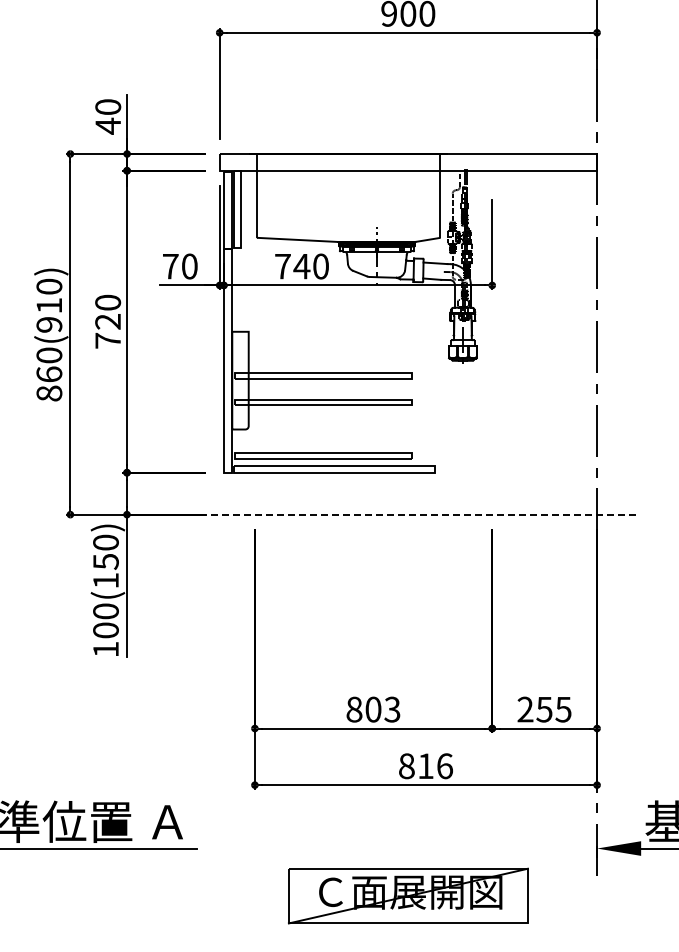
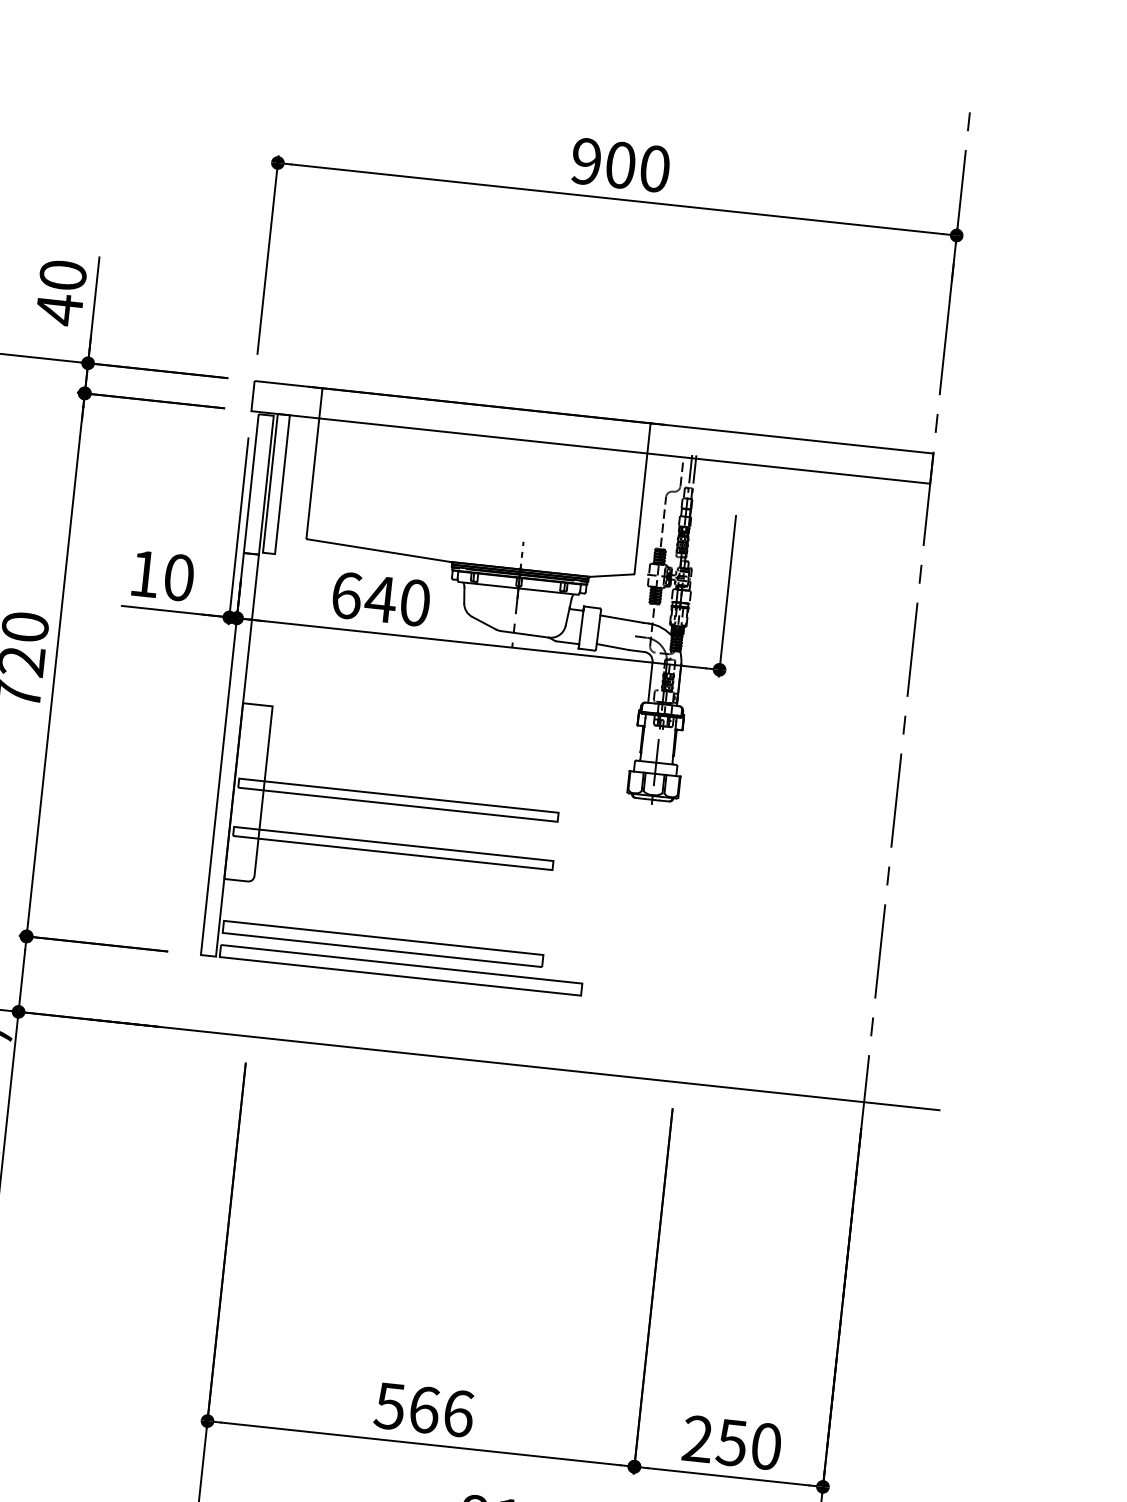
text: (170, 266) -> (144, 573), 70 -> 10
text: (282, 266) -> (345, 595), 740 -> 640
line: (403, 514) -> (515, 1064), dashed -> solid
text: (373, 709) -> (424, 1409), 803 -> 566
text: (563, 709) -> (766, 1446), 255 -> 250

